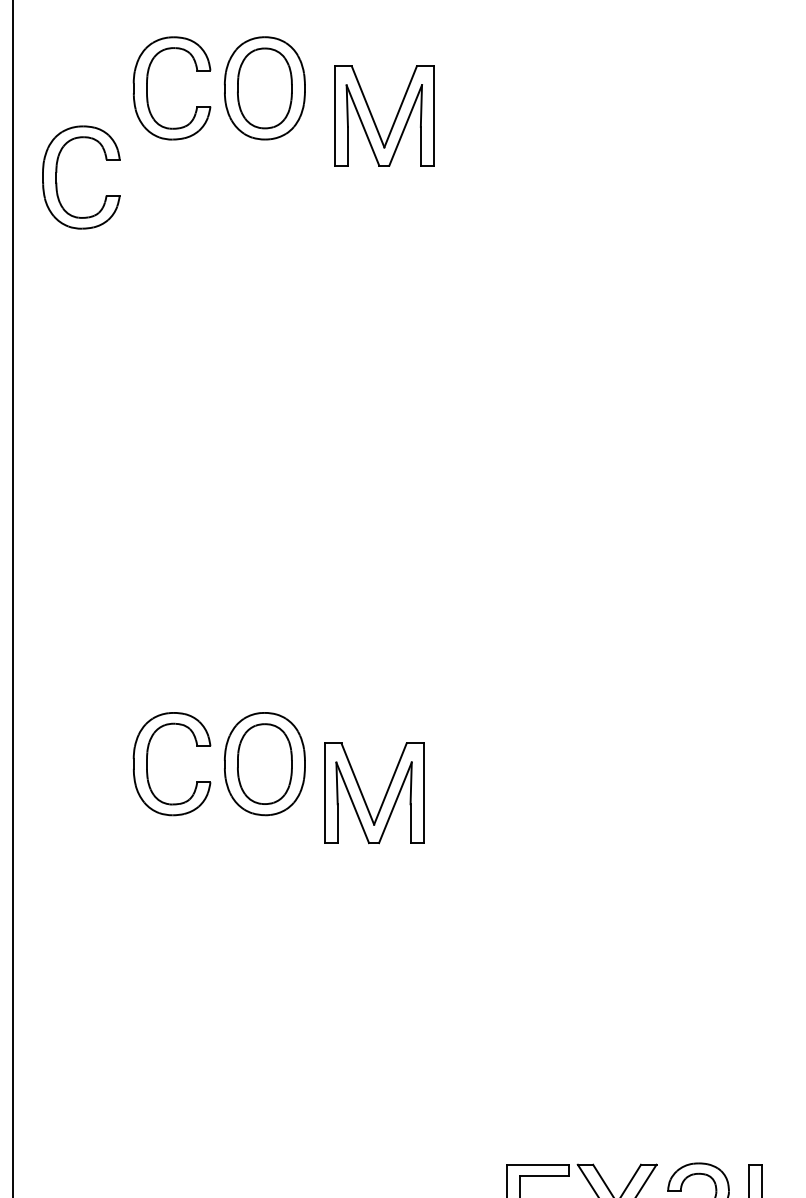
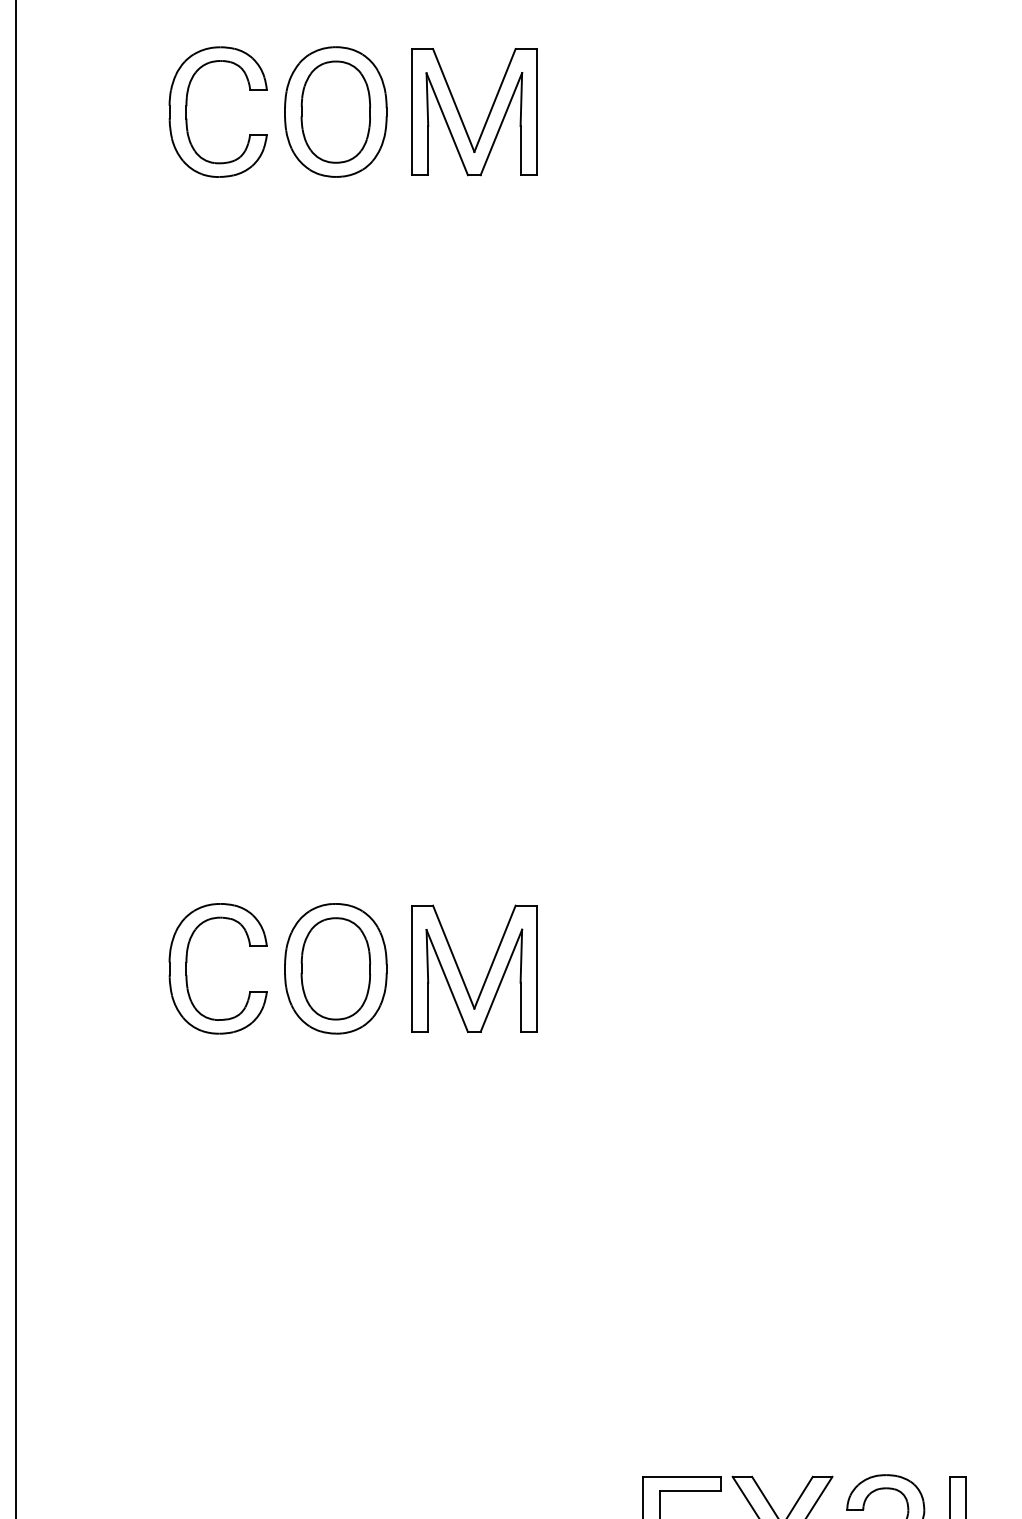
part: (393, 121) -> (486, 118), moved
part: (57, 172) -> (72, 218), removed
part: (384, 796) -> (487, 972), moved

